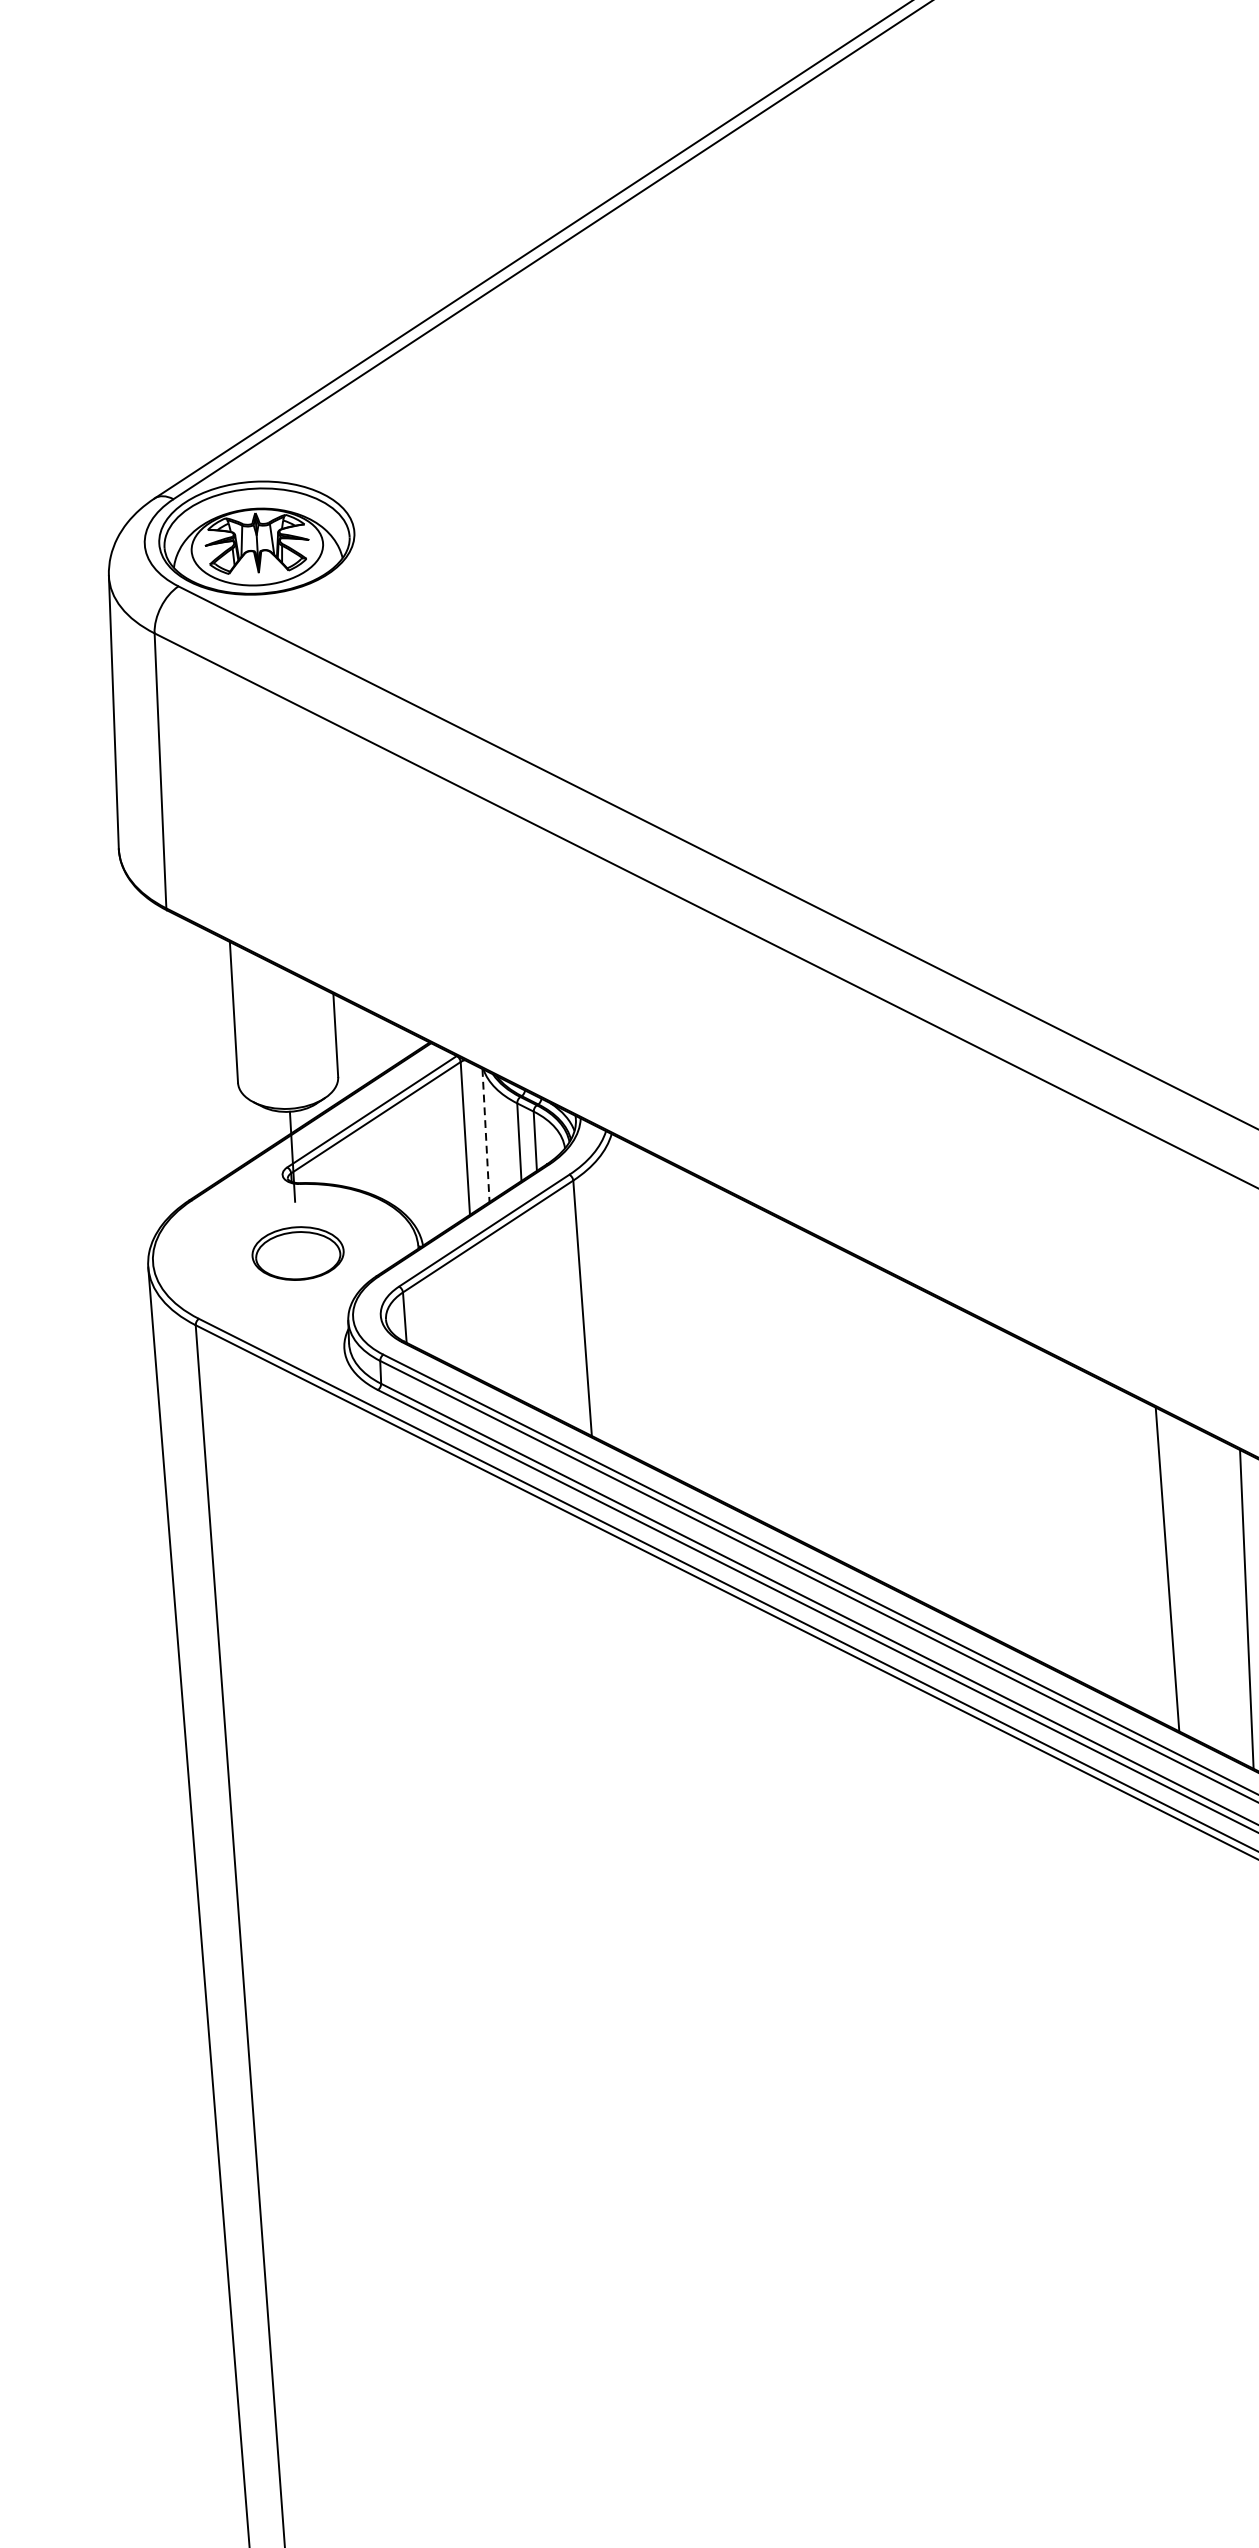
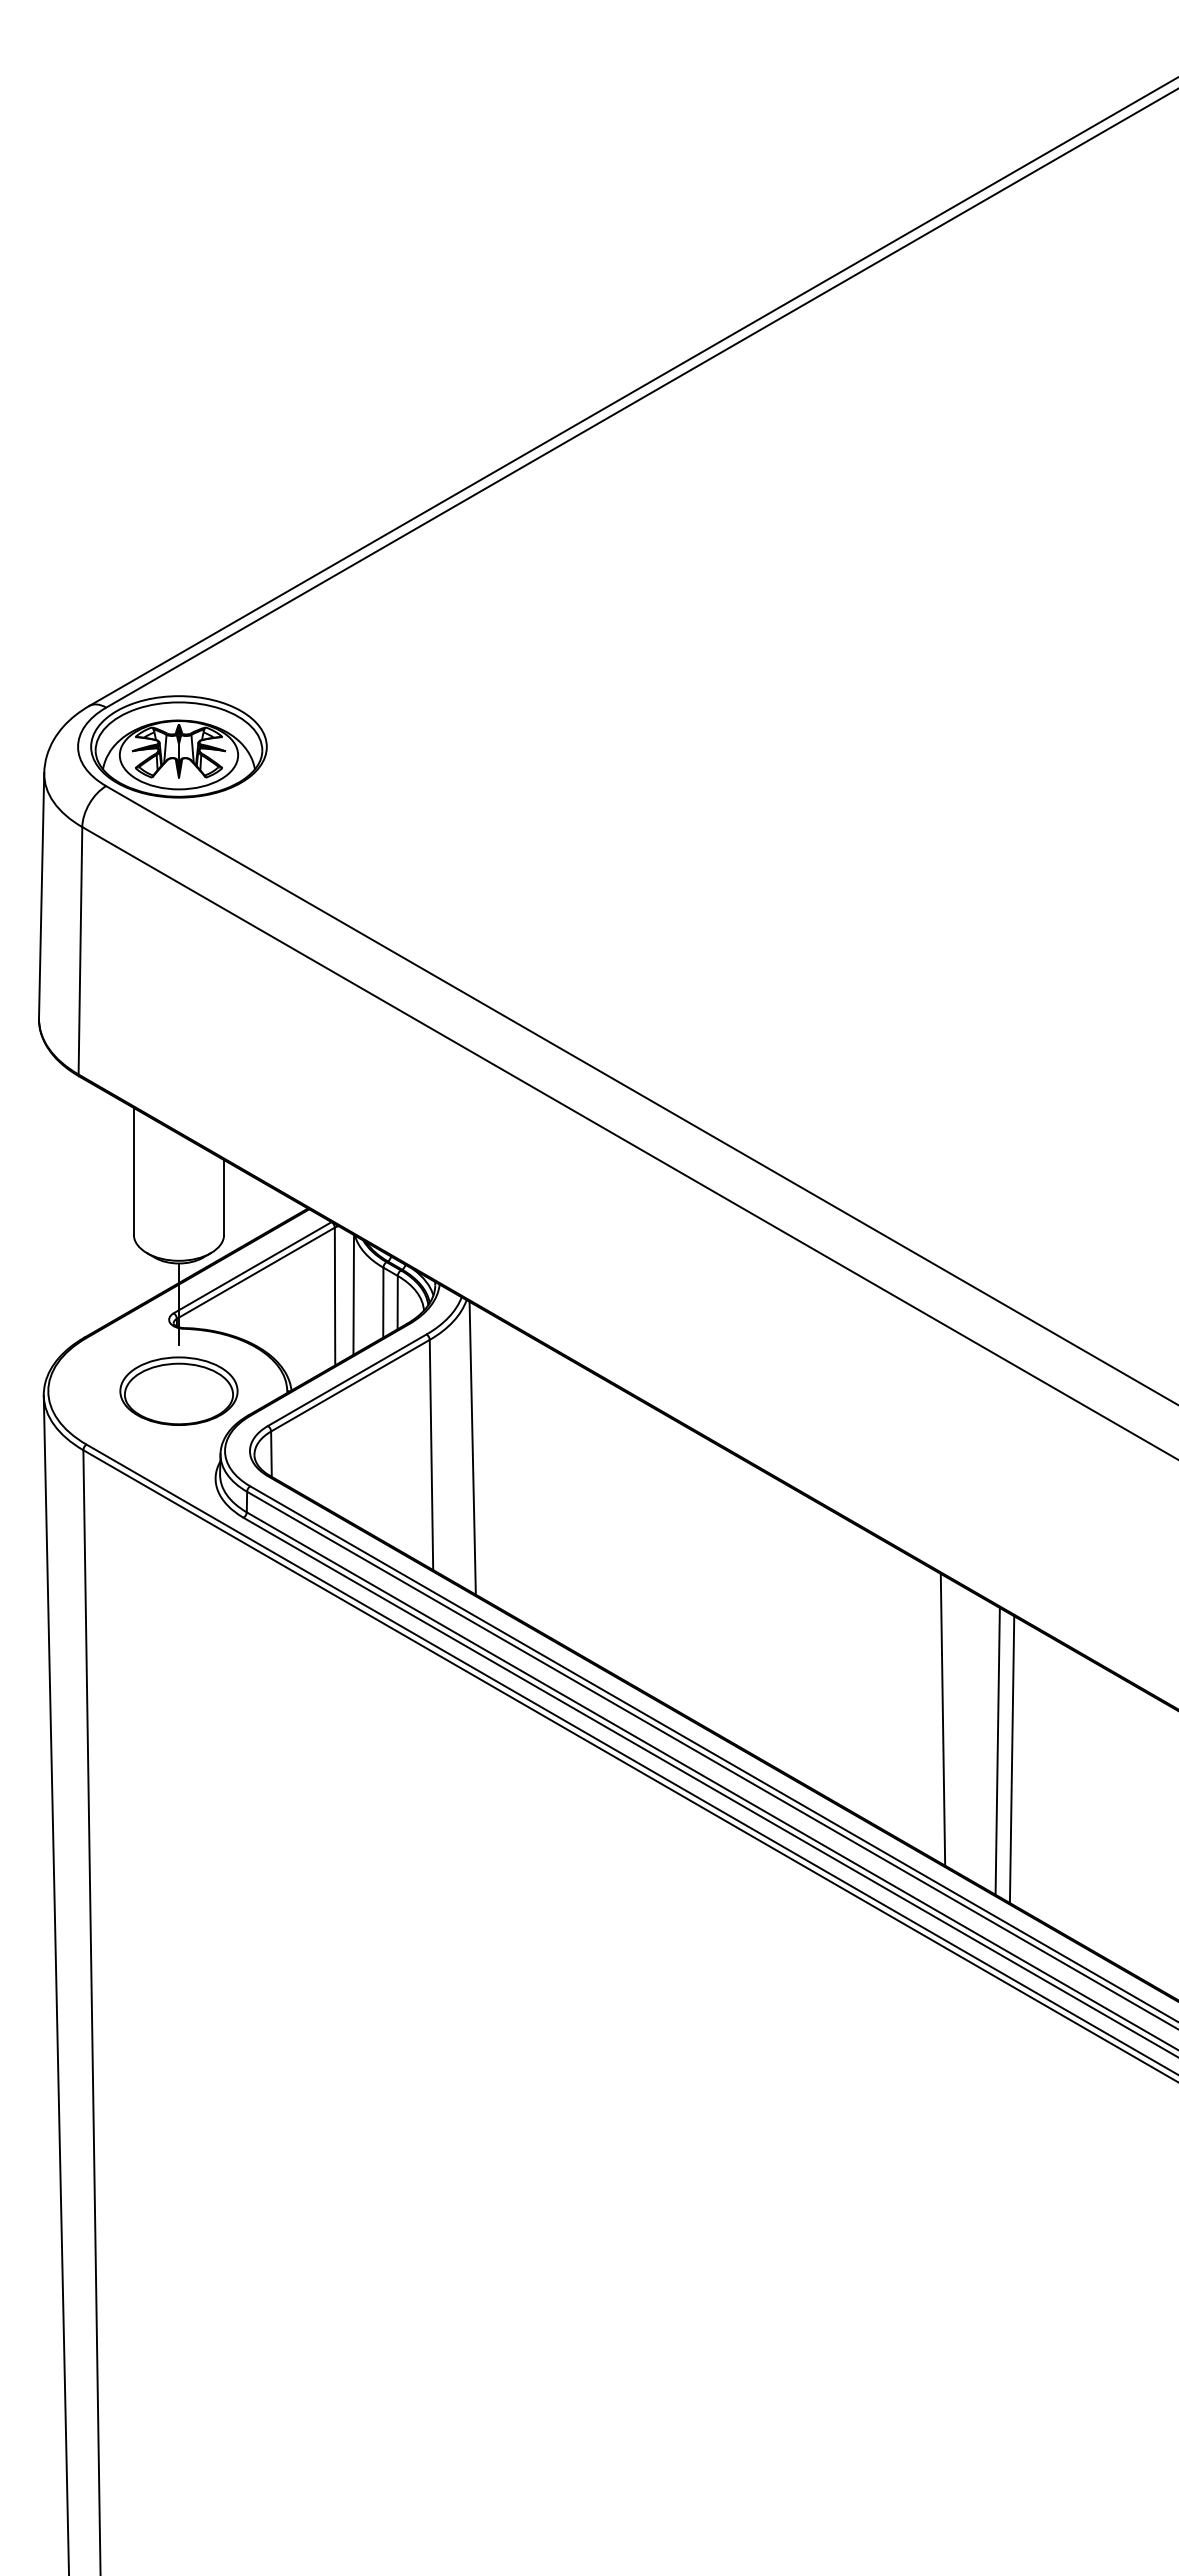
line: (485, 1135) -> (353, 1294), dashed -> solid
part: (297, 1252) -> (178, 1390), size x1.43
line: (627, 1297) -> (472, 1447), added
line: (1230, 1601) -> (997, 1751), added

